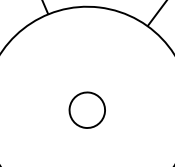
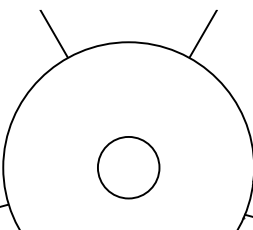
circle: (87, 109) -> (128, 167), size x1.43

